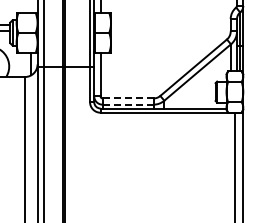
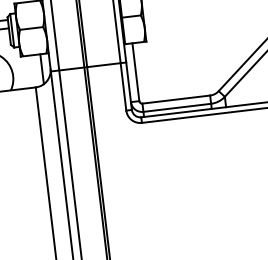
line: (128, 98) -> (176, 99), dashed -> solid
line: (128, 104) -> (177, 107), dashed -> solid

